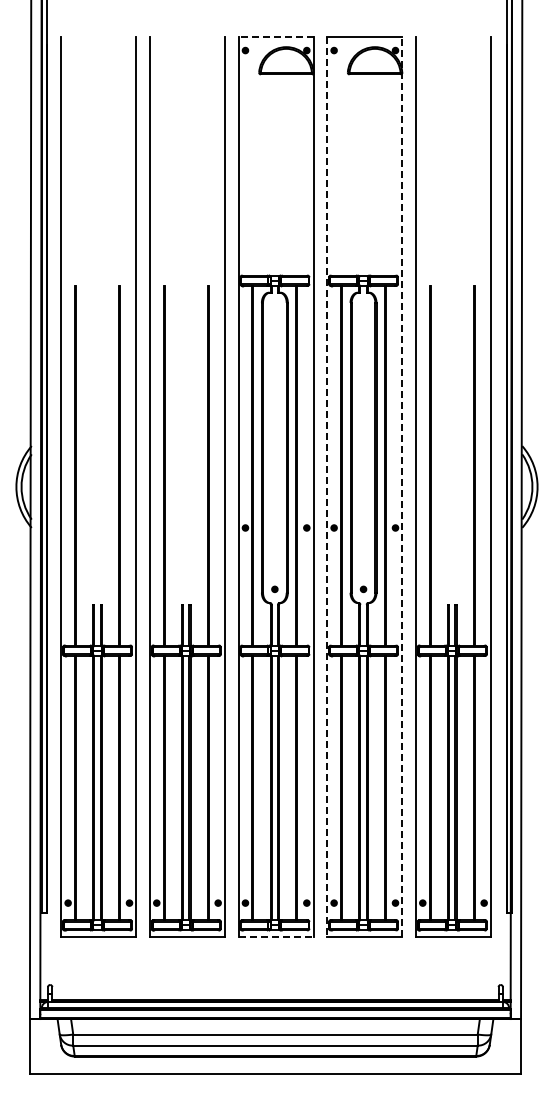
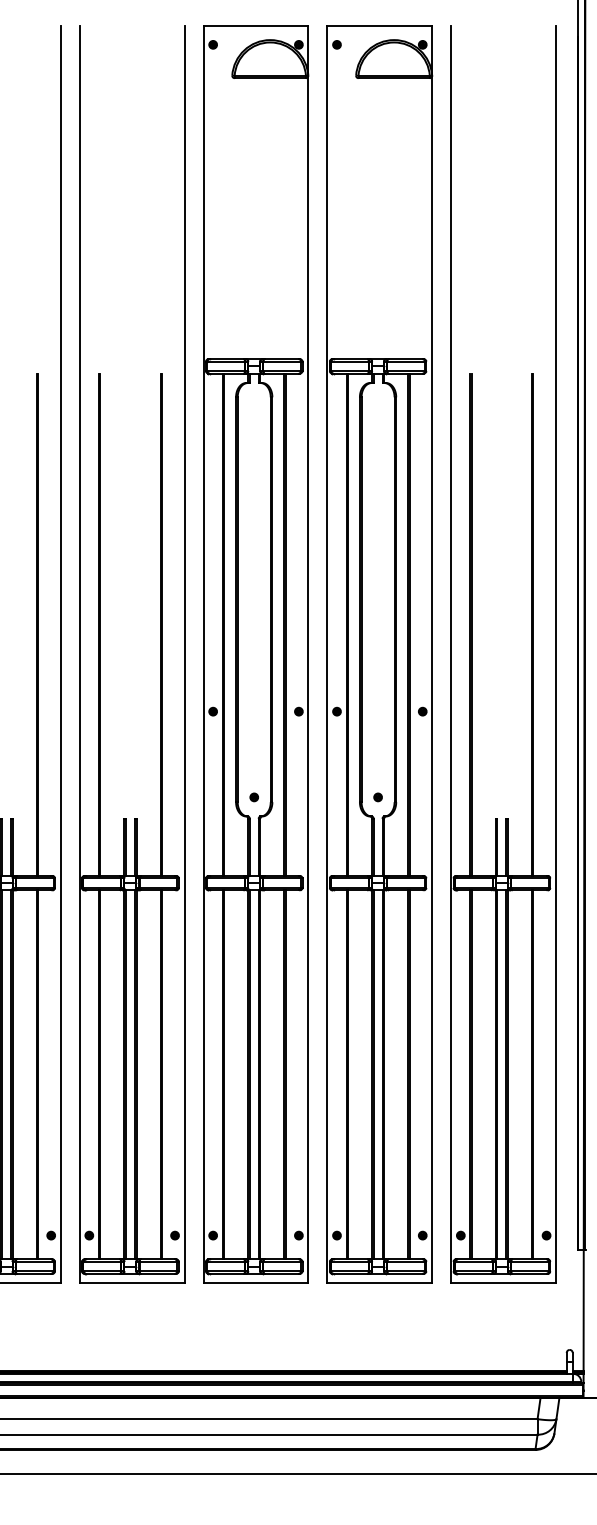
line: (276, 36) -> (256, 25), dashed -> solid
line: (402, 486) -> (432, 653), dashed -> solid
line: (327, 487) -> (327, 655), dashed -> solid
line: (276, 937) -> (256, 1283), dashed -> solid

